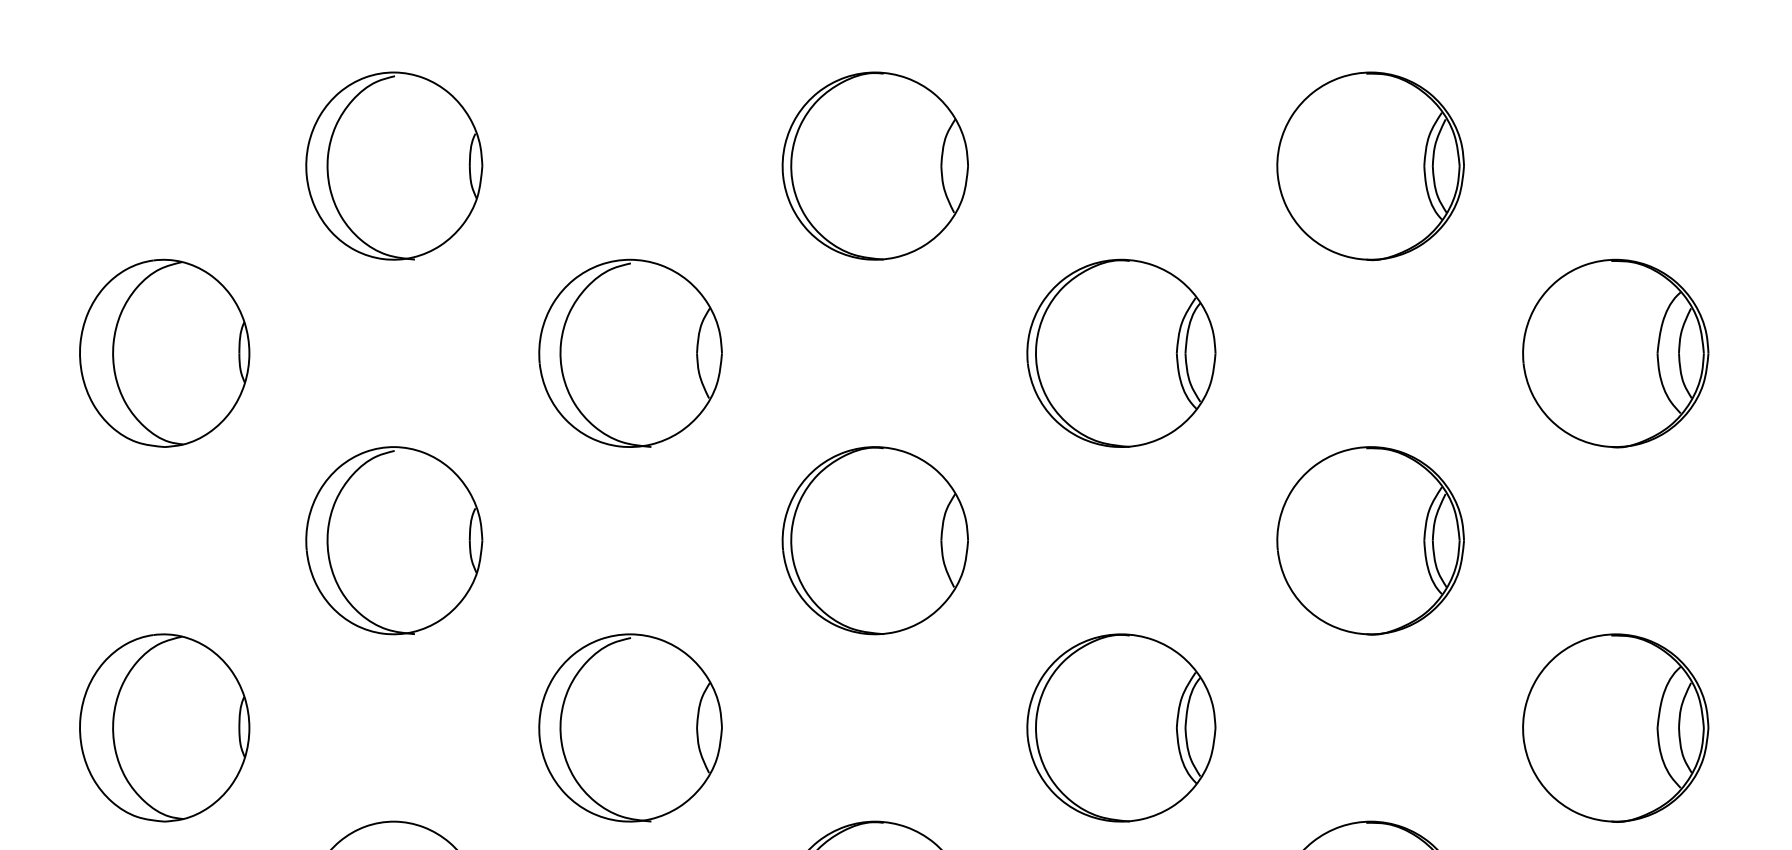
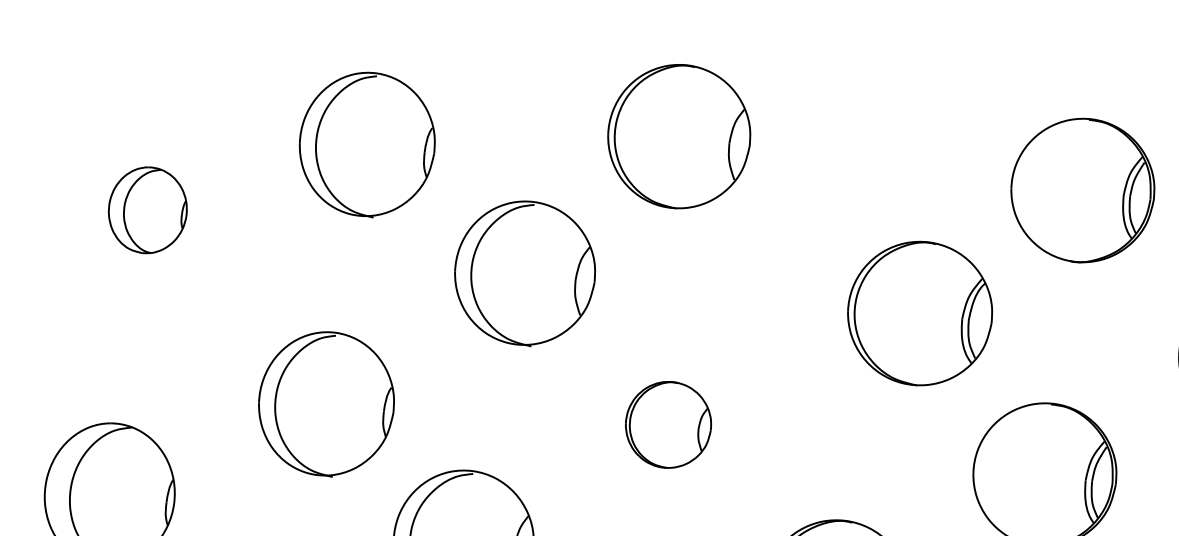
part: (394, 165) -> (367, 144), moved
part: (874, 165) -> (678, 136), moved
part: (164, 352) -> (147, 209), size x0.6
part: (630, 352) -> (525, 272), moved
part: (1121, 352) -> (920, 312), moved
part: (394, 540) -> (326, 403), moved
part: (874, 540) -> (668, 424), size x0.6

